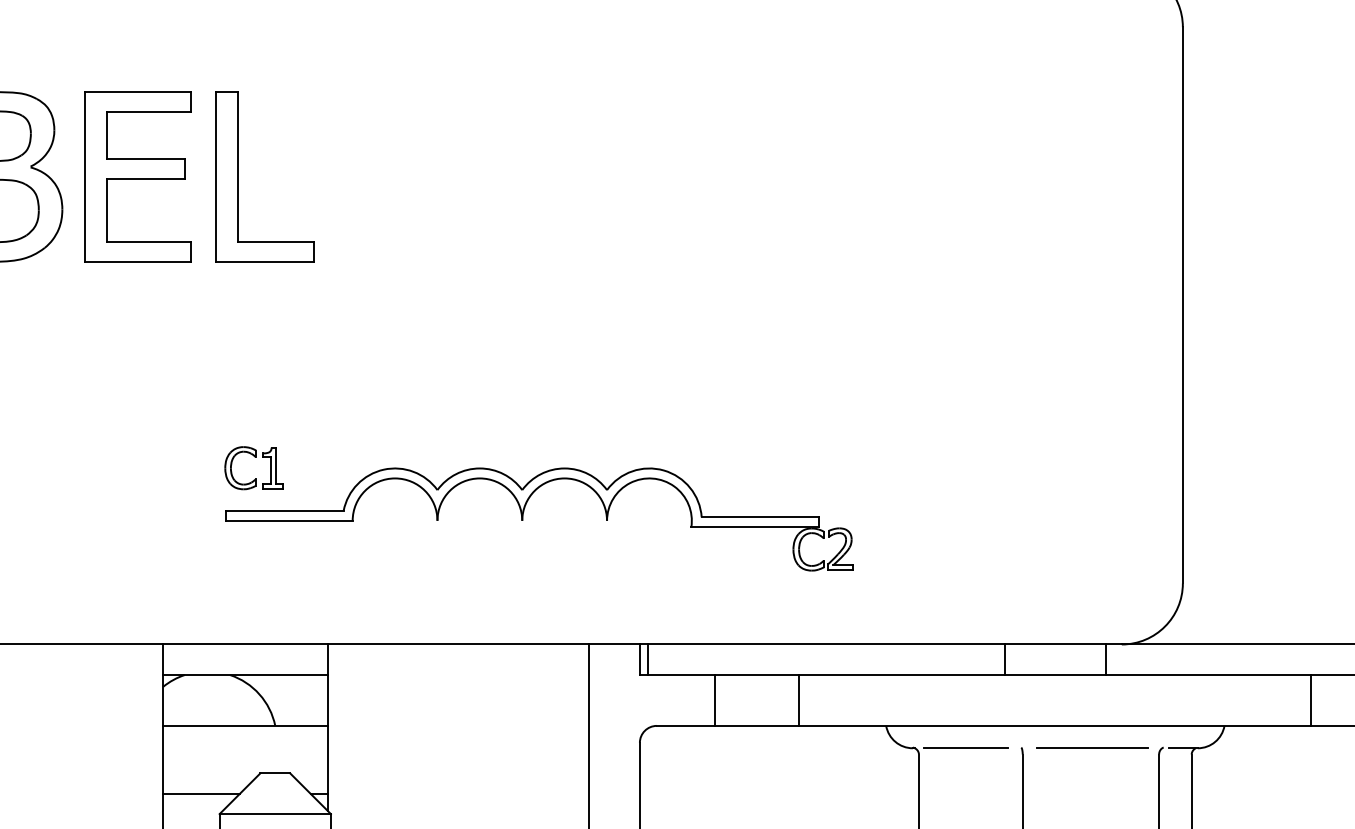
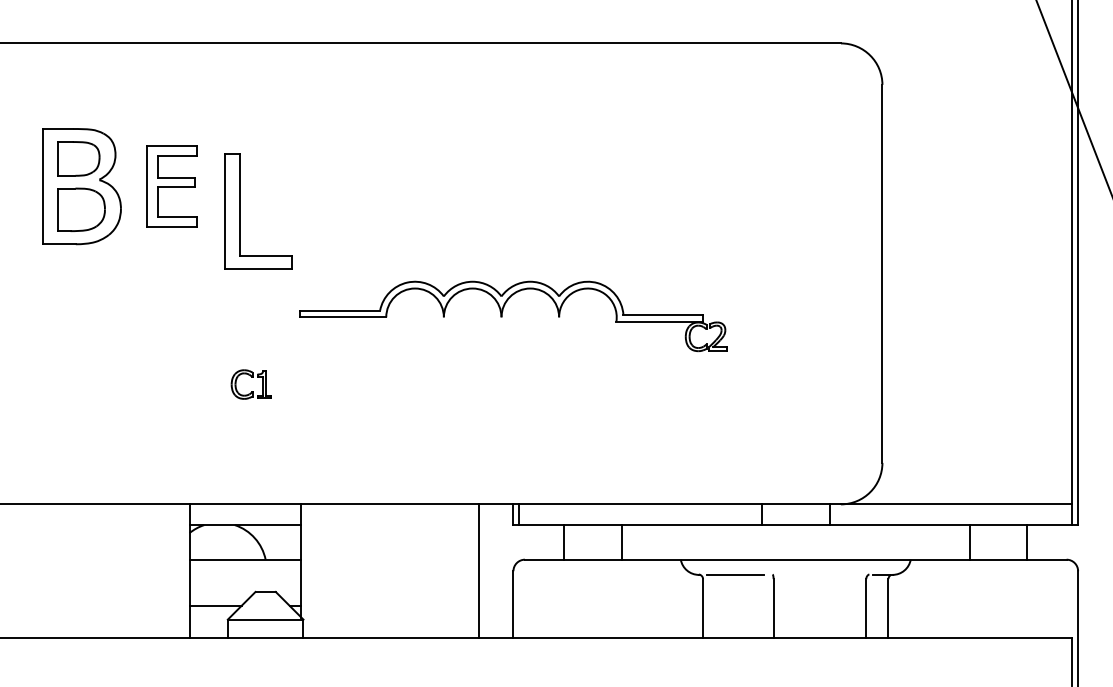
part: (136, 176) -> (171, 186), size x0.7
part: (238, 176) -> (240, 211), moved
part: (523, 519) -> (502, 316), moved
line: (1091, 747) -> (820, 574), removed

